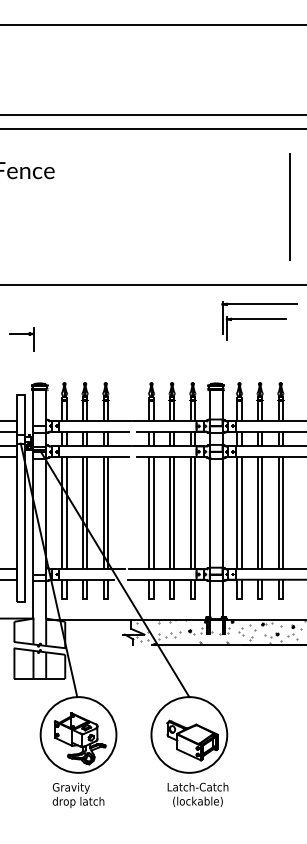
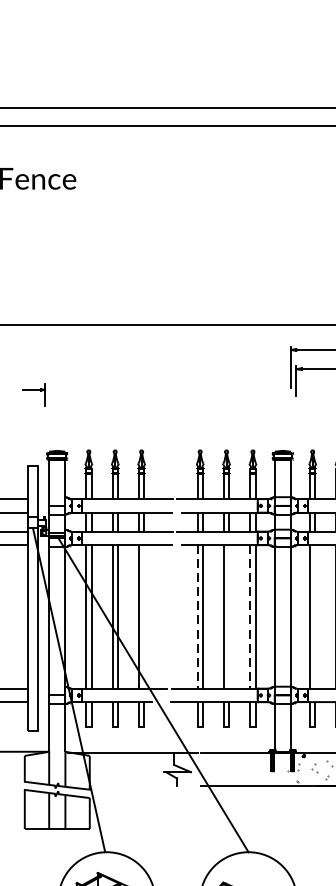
part: (21, 339) -> (33, 394), size x0.7
line: (107, 513) -> (143, 617), removed
line: (149, 513) -> (197, 617), solid -> dashed
line: (174, 513) -> (229, 617), removed
line: (190, 513) -> (250, 617), solid -> dashed
line: (241, 513) -> (315, 617), removed
hatch: (173, 632) -> (228, 769), removed

